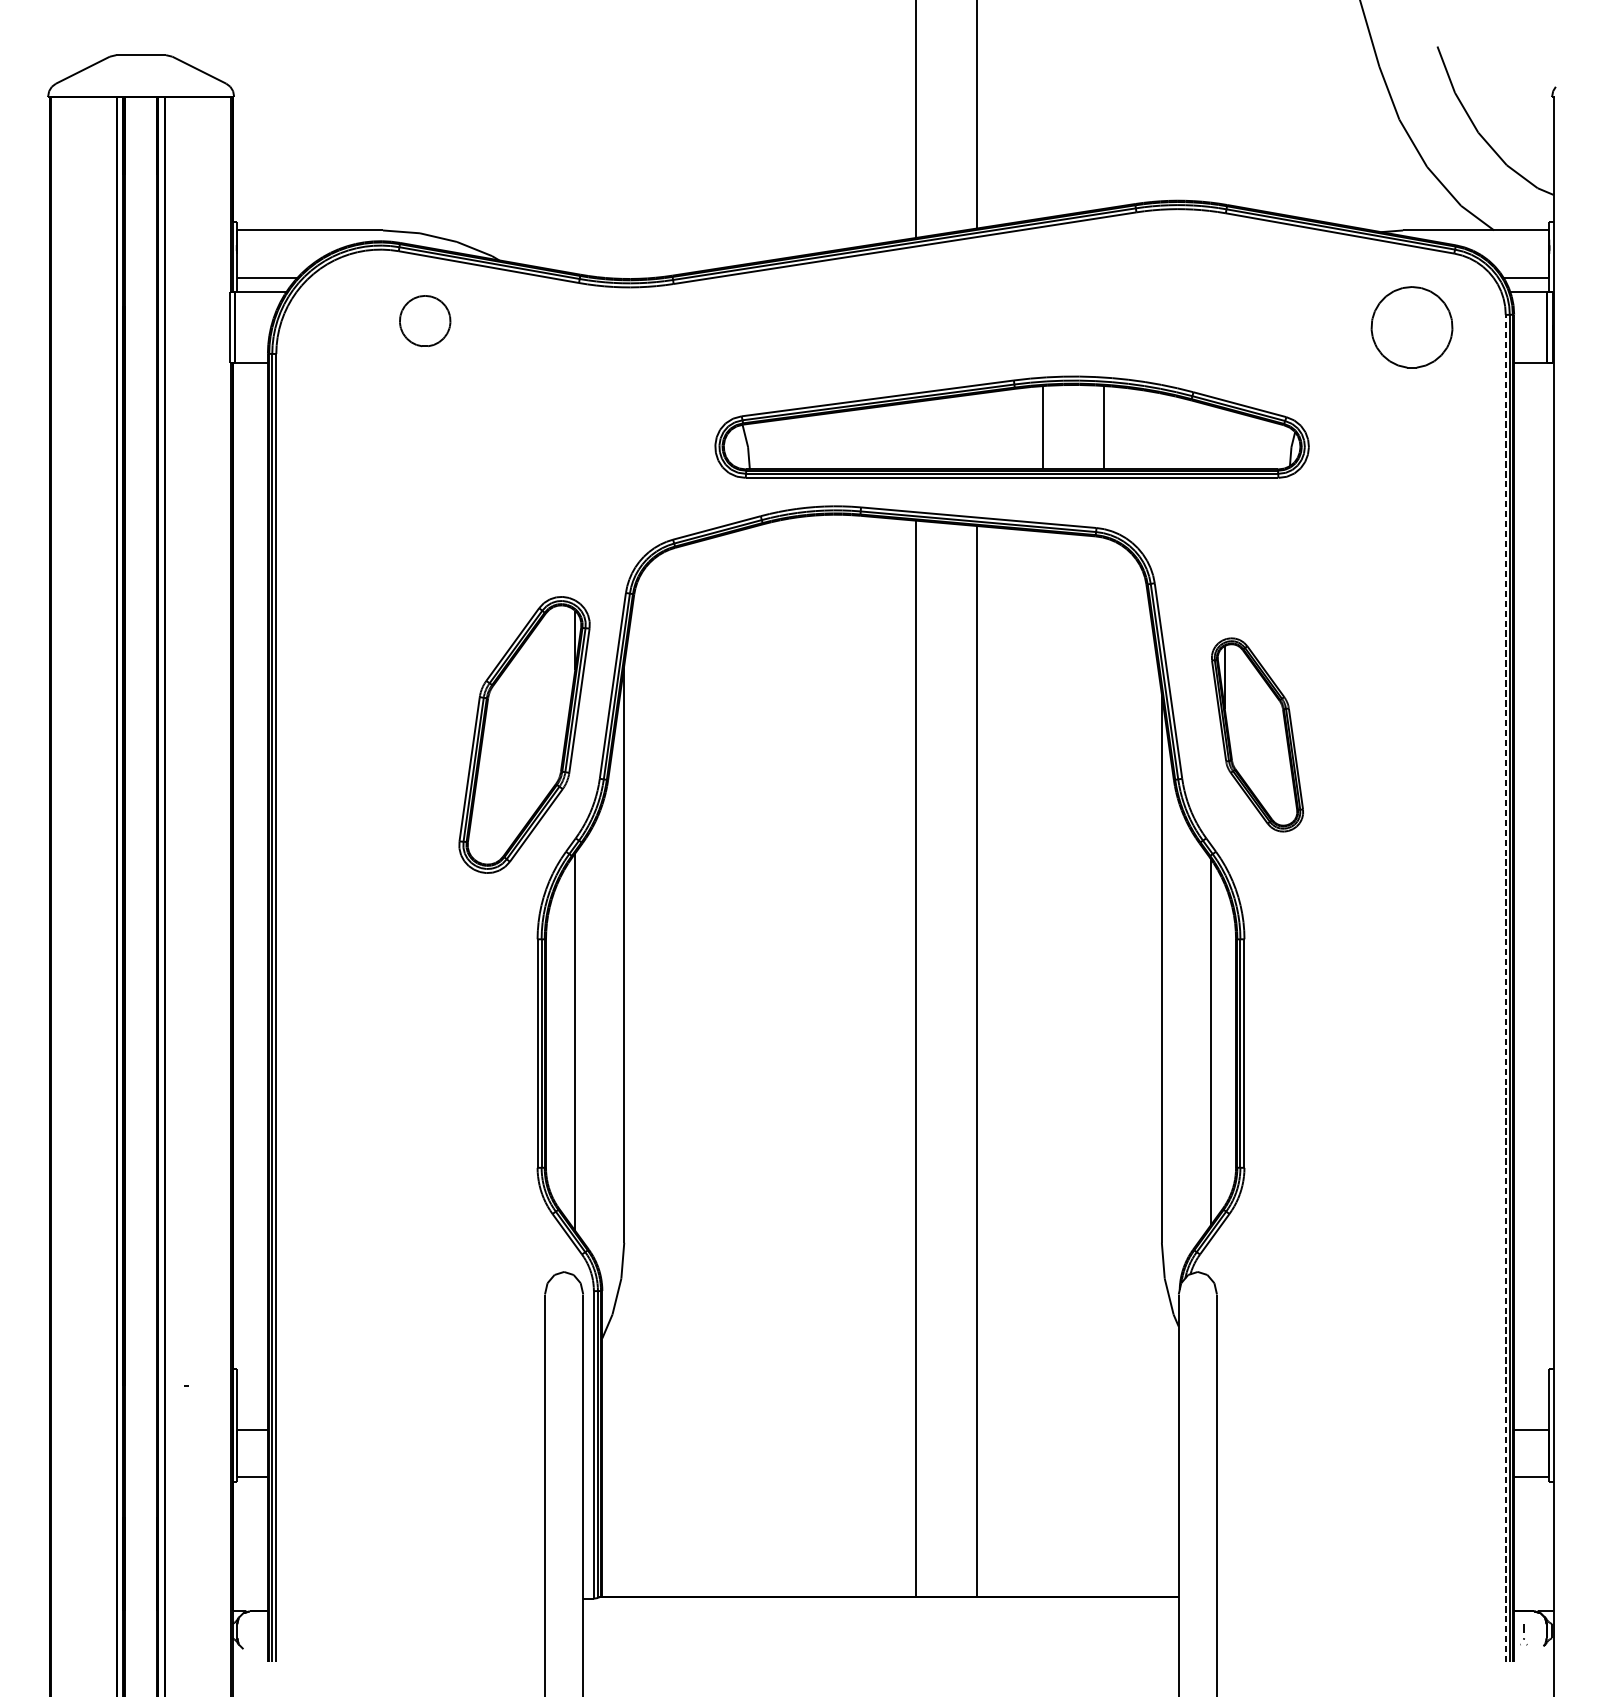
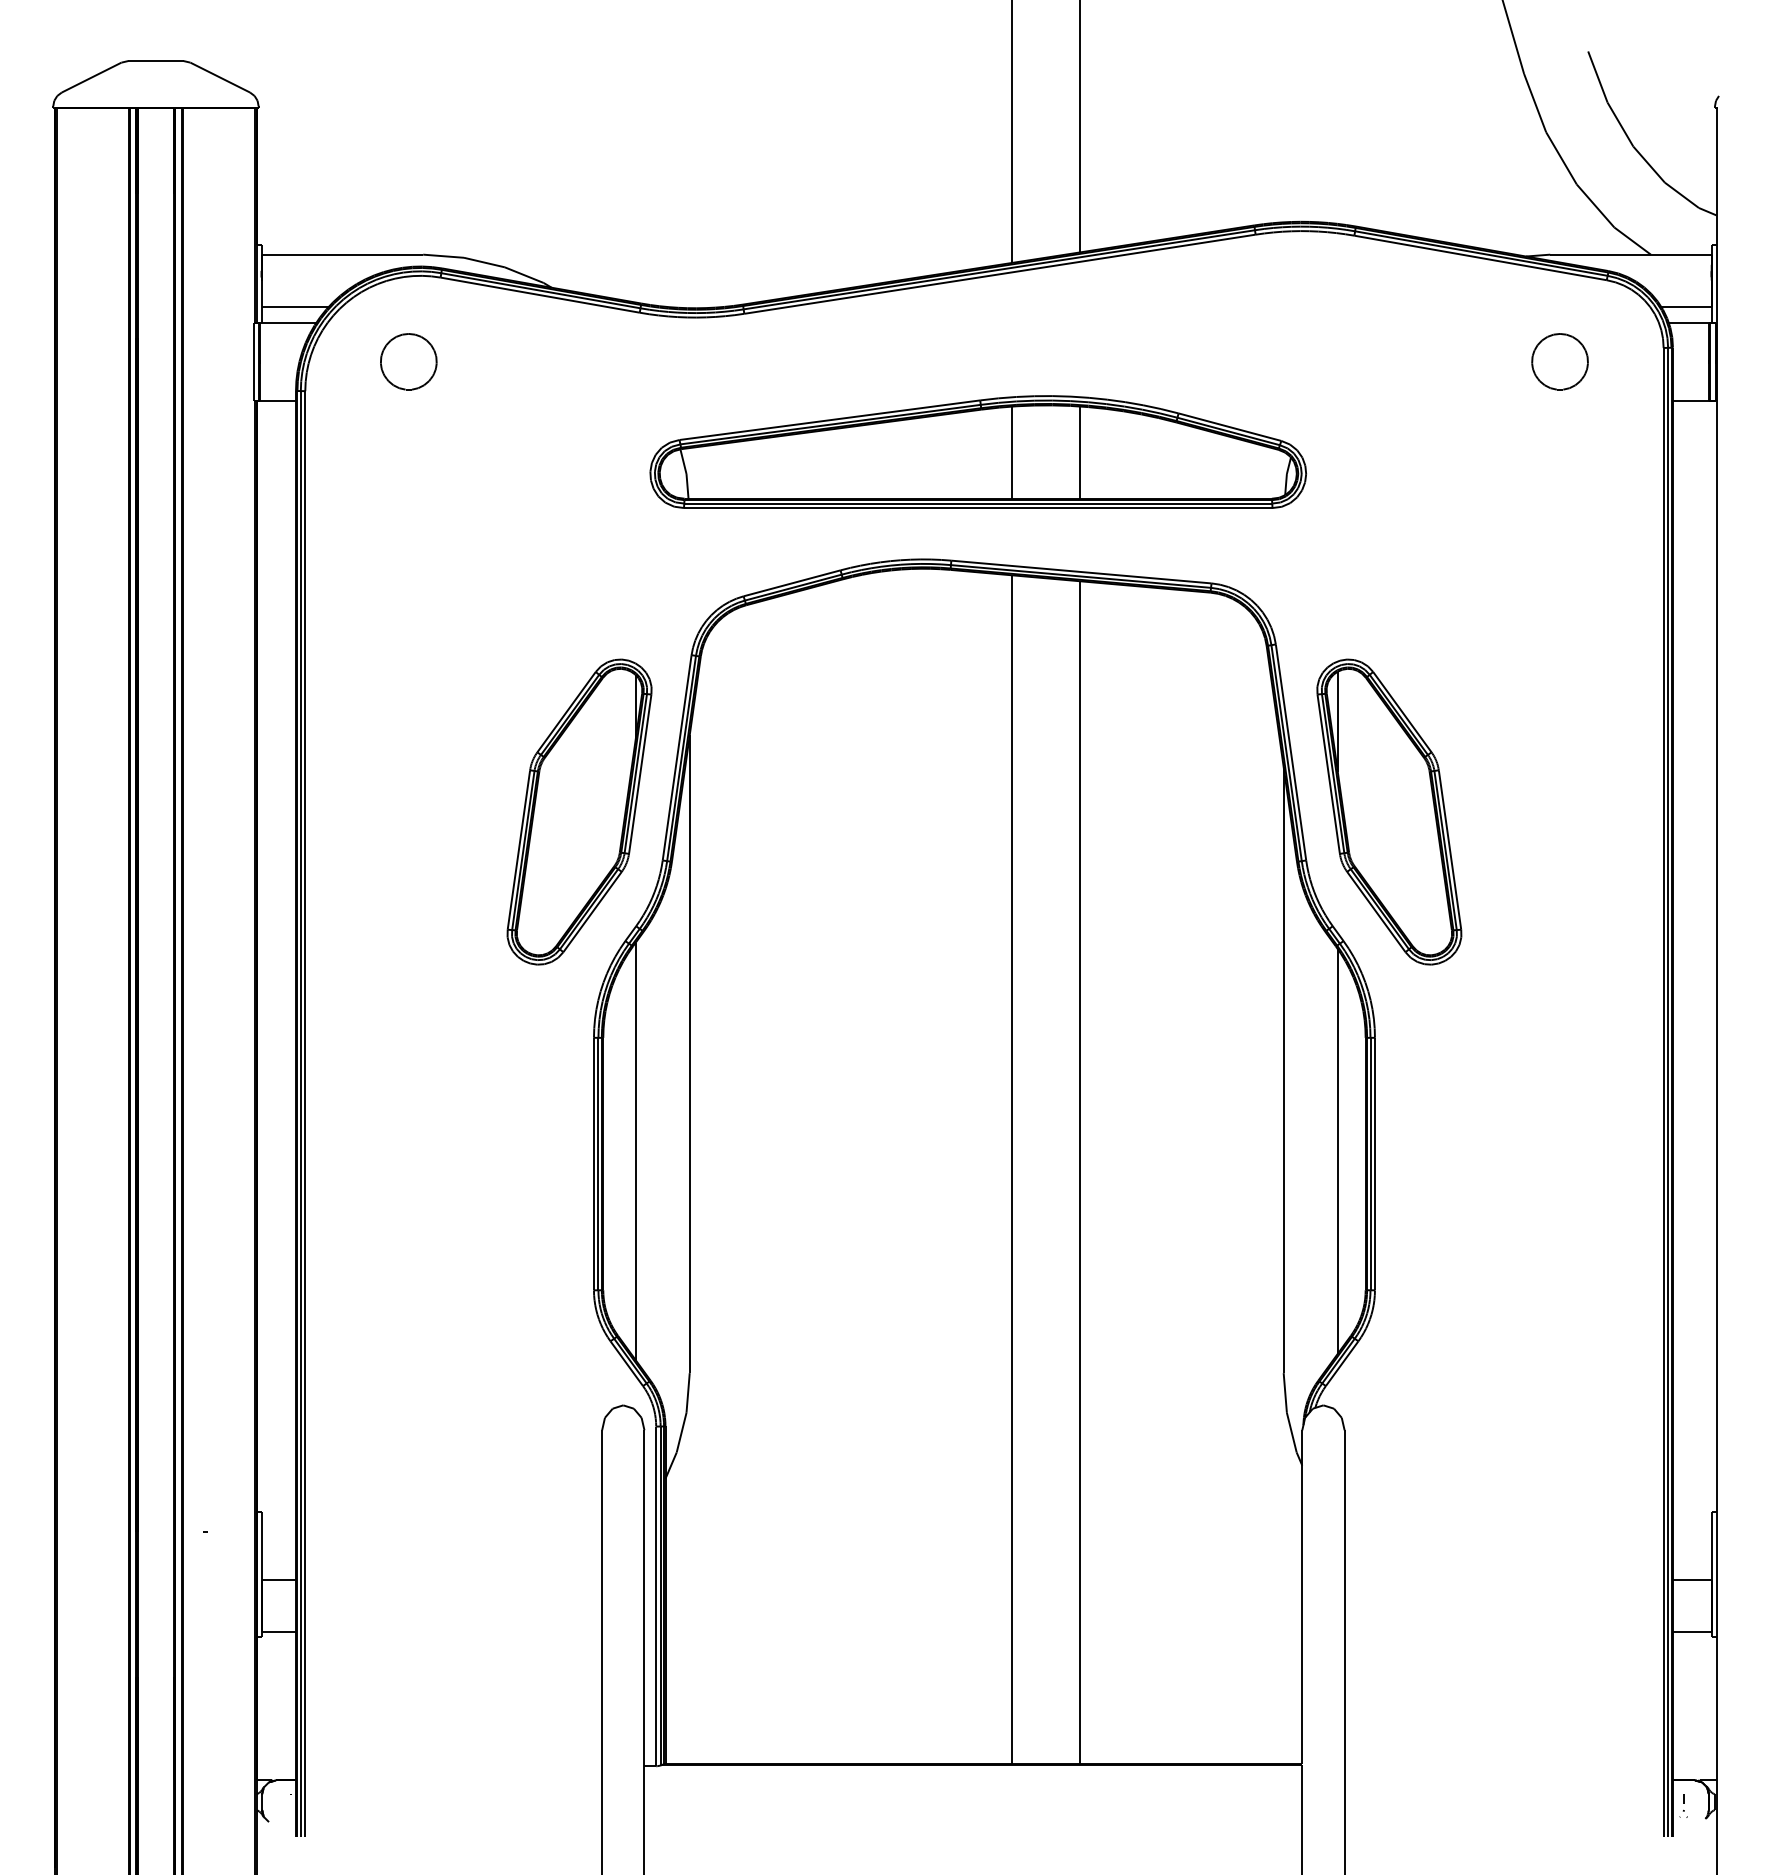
part: (424, 320) -> (408, 361), moved
part: (1411, 327) -> (1559, 361), size x0.62
part: (1012, 426) -> (978, 451), moved
part: (1257, 734) -> (1389, 811), size x1.43
line: (1505, 987) -> (1663, 1091), dashed -> solid

